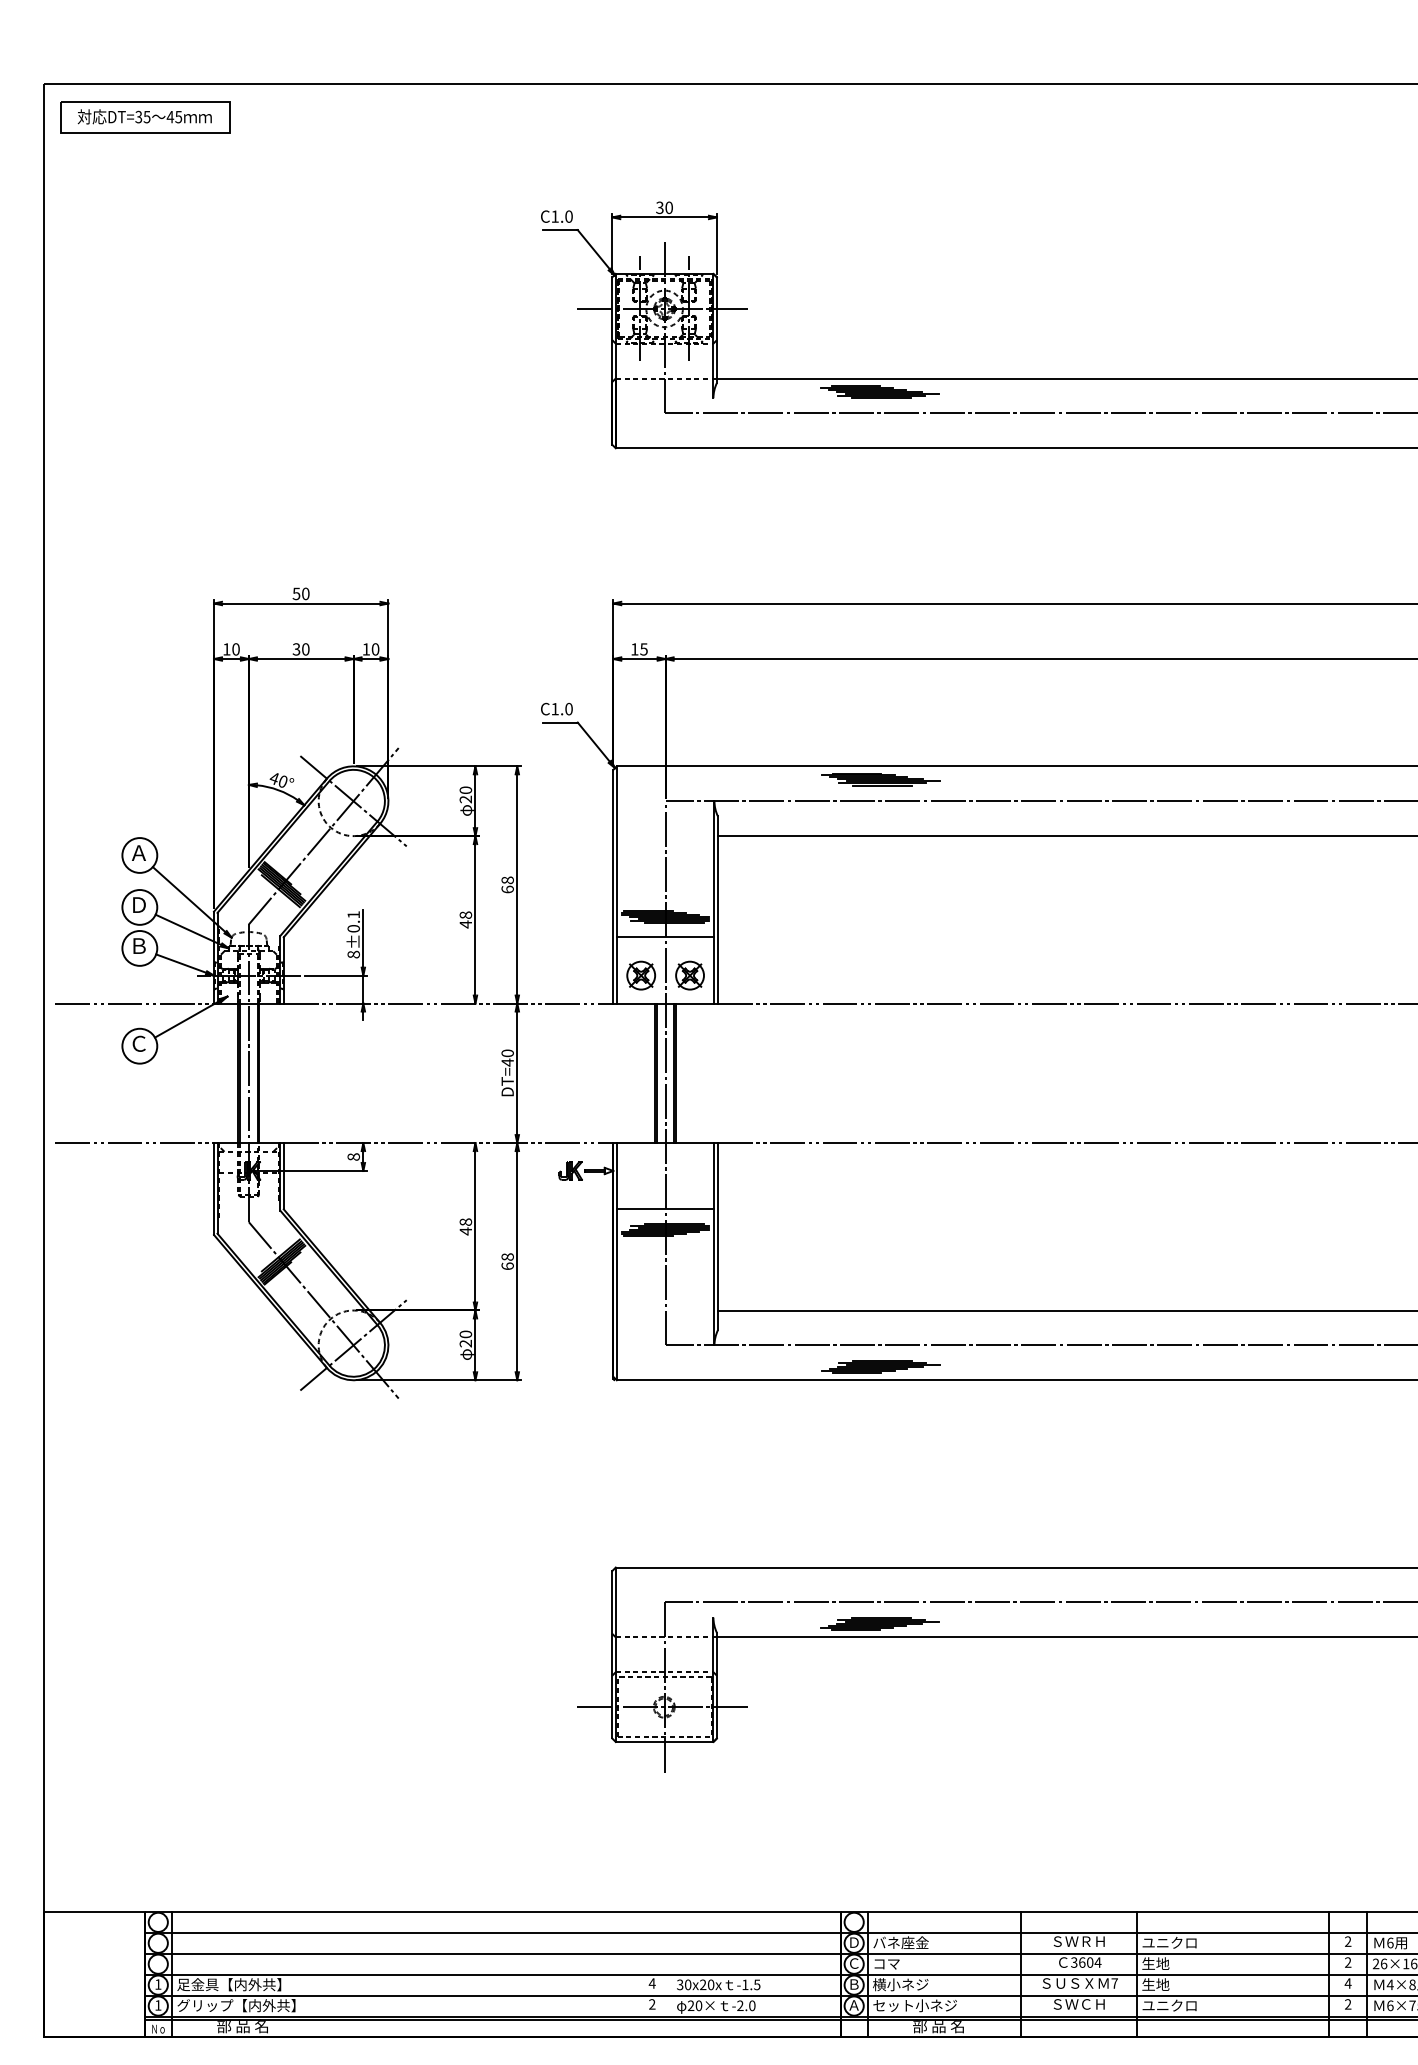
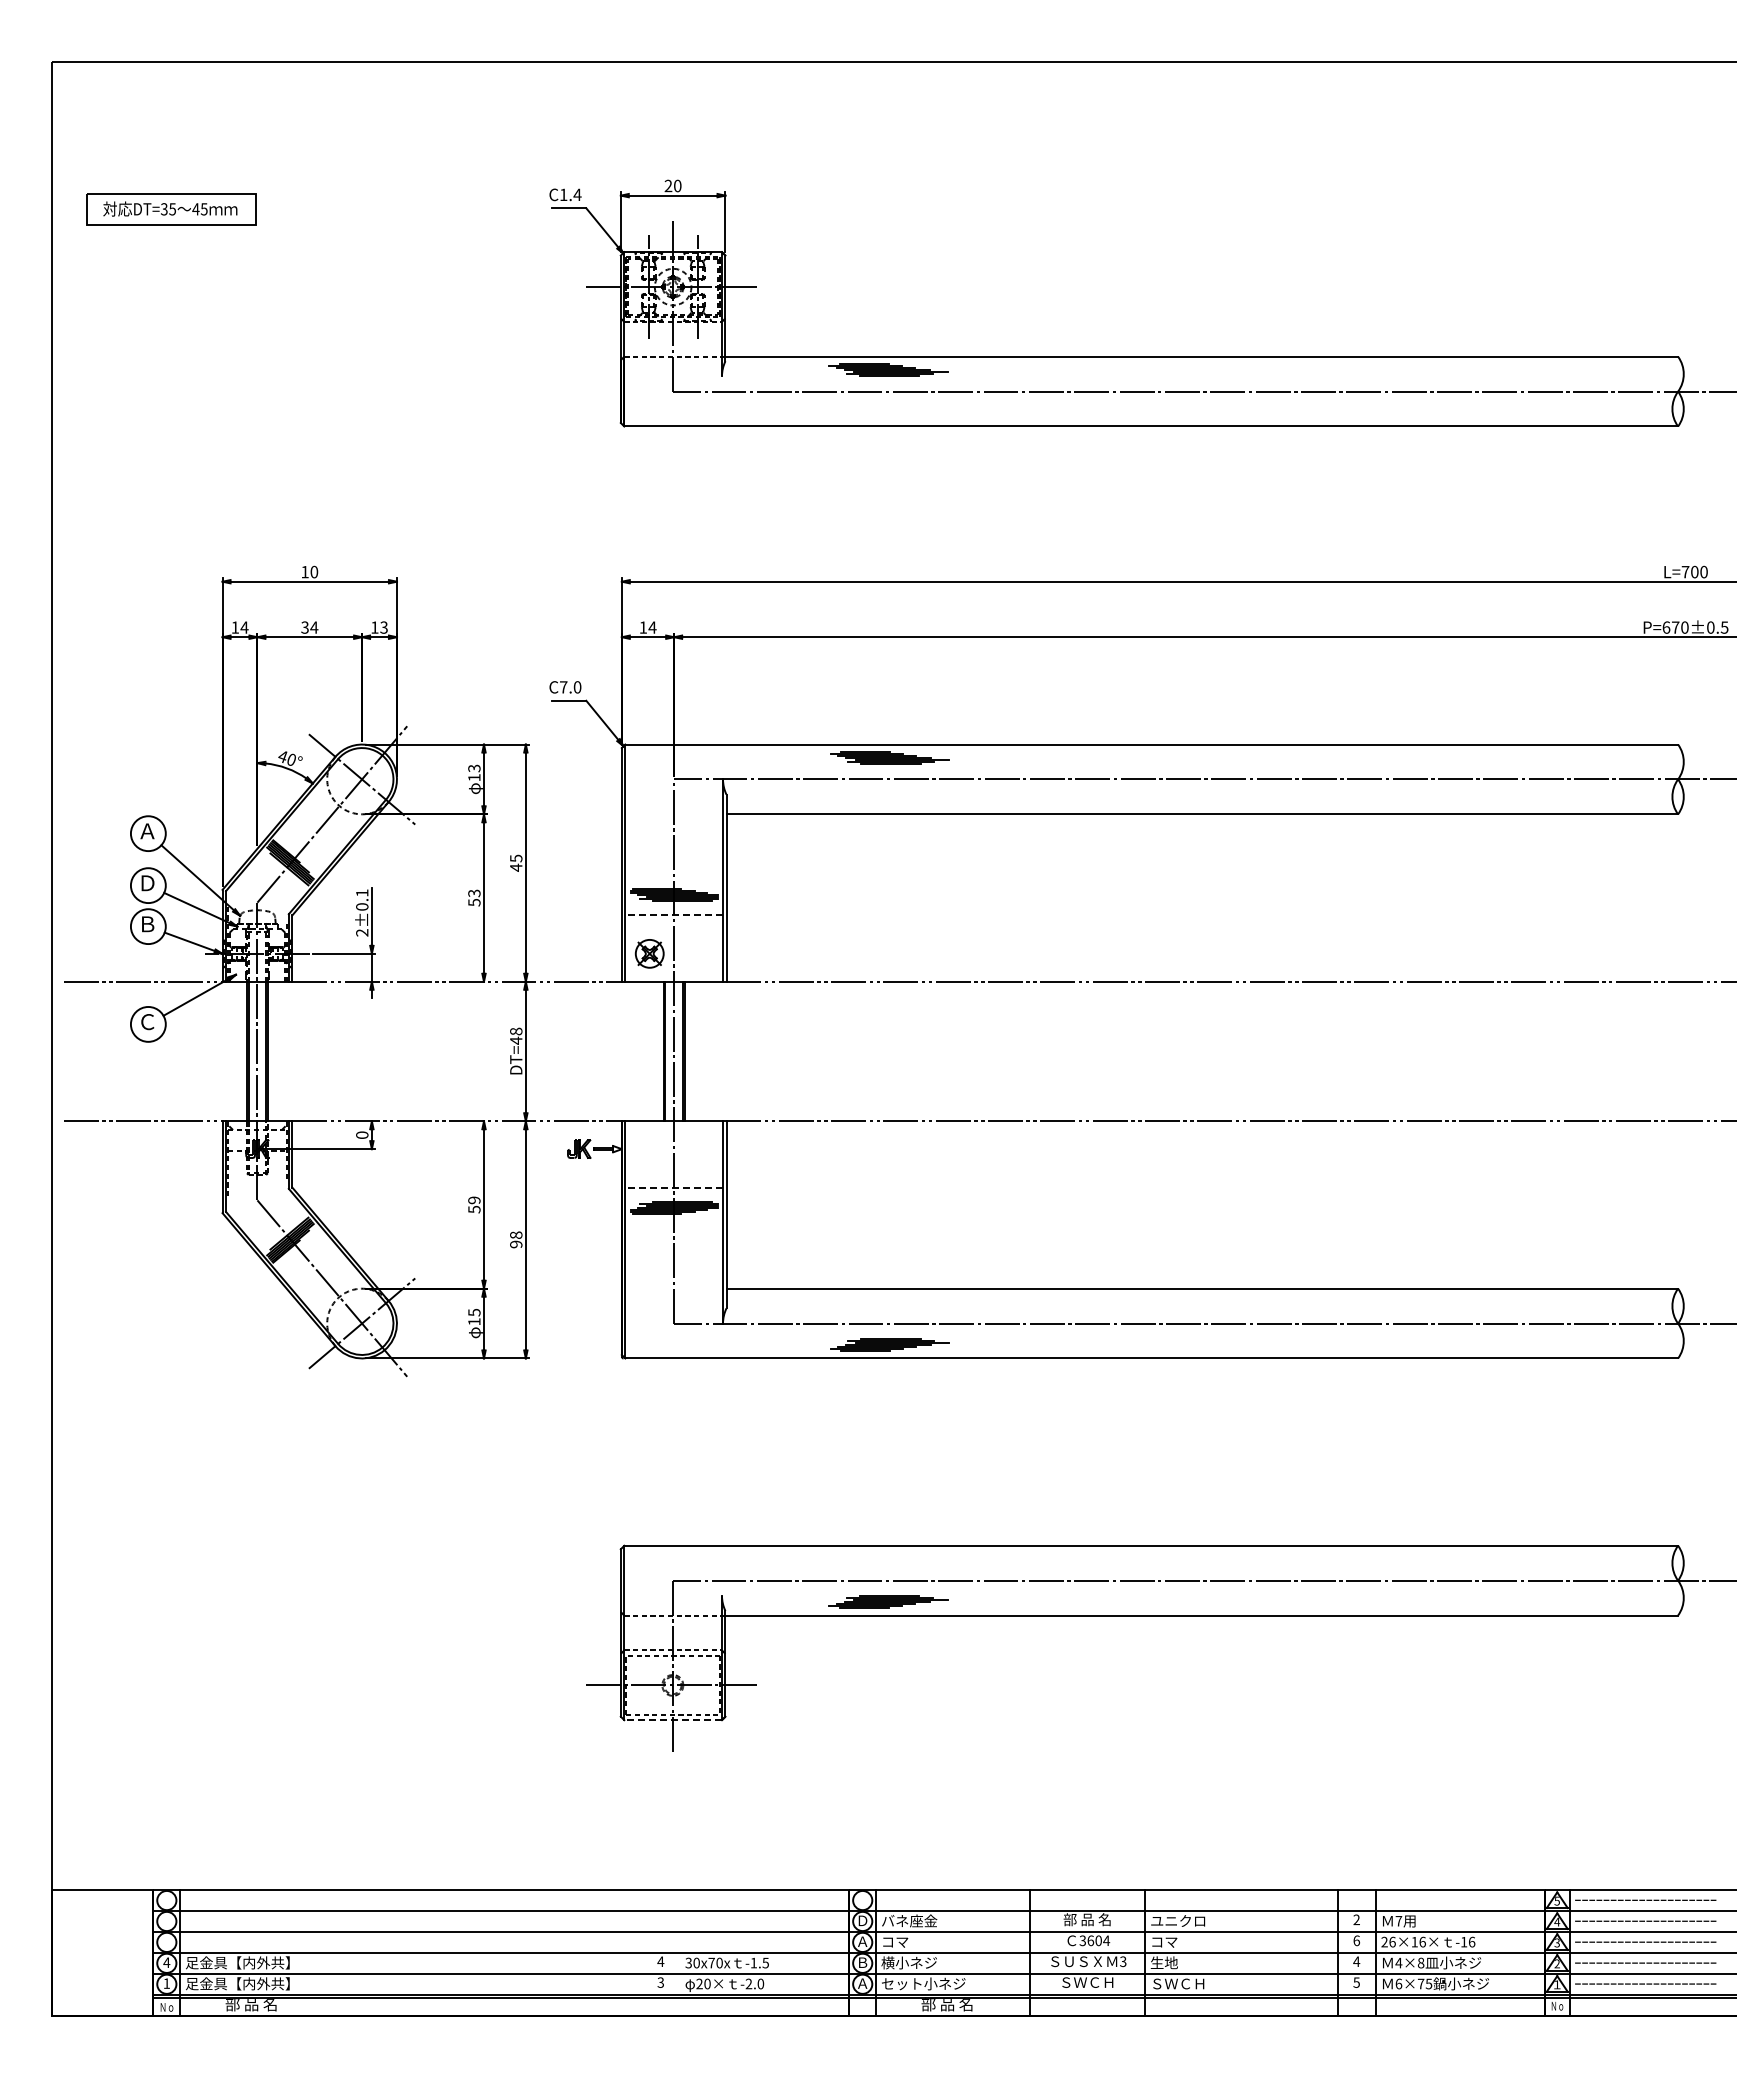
part: (145, 117) -> (171, 209), moved
text: (659, 208) -> (668, 186), 30 -> 20
text: (568, 216) -> (577, 194), C1.0 -> C1.4
text: (295, 594) -> (304, 572), 50 -> 10
text: (235, 649) -> (244, 627), 10 -> 14
text: (305, 649) -> (314, 627), 30 -> 34
text: (374, 649) -> (383, 627), 10 -> 13
text: (643, 649) -> (652, 627), 15 -> 14
text: (554, 709) -> (563, 687), C1.0 -> C7.0
text: (465, 794) -> (474, 772), 20 -> 13
text: (507, 884) -> (516, 862), 68 -> 45
text: (465, 919) -> (474, 897), 48 -> 53
line: (665, 937) -> (674, 915), solid -> dashed
text: (353, 954) -> (362, 932), 8±0.1 -> 2±0.1
part: (689, 975) -> (698, 953), removed
text: (507, 1053) -> (516, 1031), DT=40 -> DT=48
text: (353, 1156) -> (362, 1134), 8 -> 0
line: (665, 1209) -> (674, 1187), solid -> dashed
text: (465, 1226) -> (474, 1204), 48 -> 59
text: (507, 1266) -> (516, 1244), 68 -> 98
text: (465, 1338) -> (474, 1316), 20 -> 15
line: (664, 1742) -> (673, 1720), solid -> dashed
text: (1078, 1941) -> (1087, 1919), ＳＷＲＨ -> 部 品 名
text: (1389, 1942) -> (1398, 1920), 6 -> 7
text: (1347, 1962) -> (1356, 1940), 2 -> 6
text: (853, 1963) -> (862, 1941), Ｃ -> Ａ
text: (1154, 1963) -> (1163, 1941), 生地 -> コマ
text: (1114, 1983) -> (1123, 1961), 7 -> 3
text: (157, 1984) -> (166, 1962), 1 -> 4
text: (702, 1984) -> (711, 1962), 30x20x -> 30x70x
text: (651, 2004) -> (660, 1982), 2 -> 3
text: (1347, 2004) -> (1356, 1982), 2 -> 5
text: (235, 2005) -> (244, 1983), グリップ【内外共】 -> 足金具【内外共】
text: (1169, 2005) -> (1178, 1983), ユニクロ -> ＳＷＣＨ

